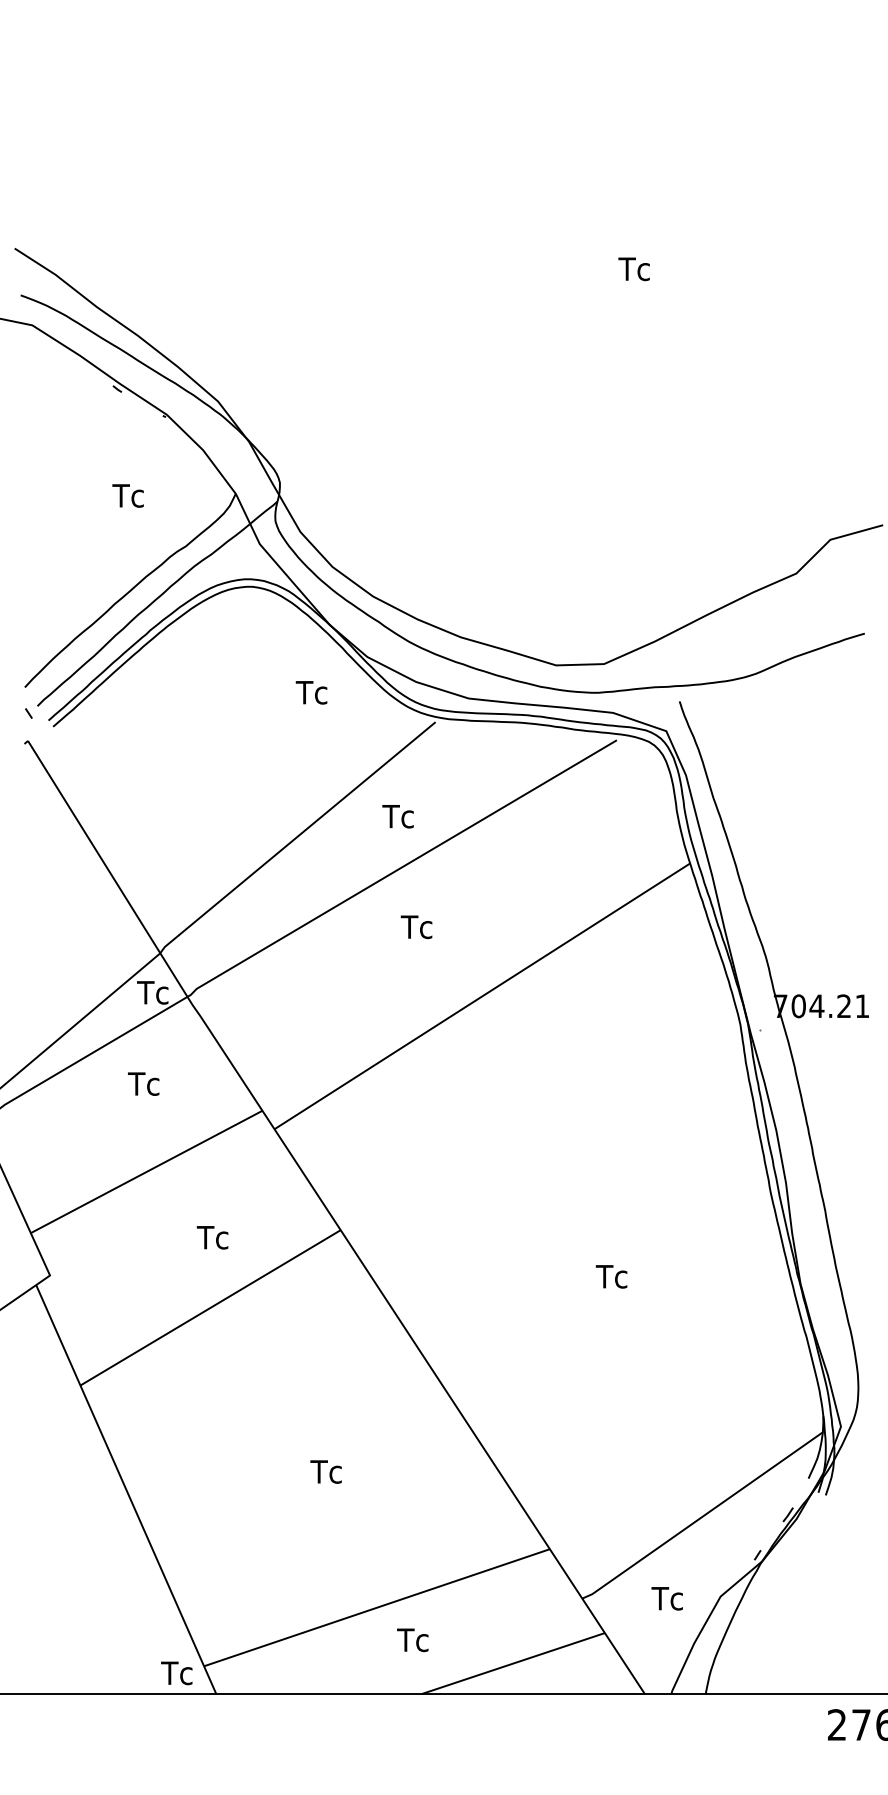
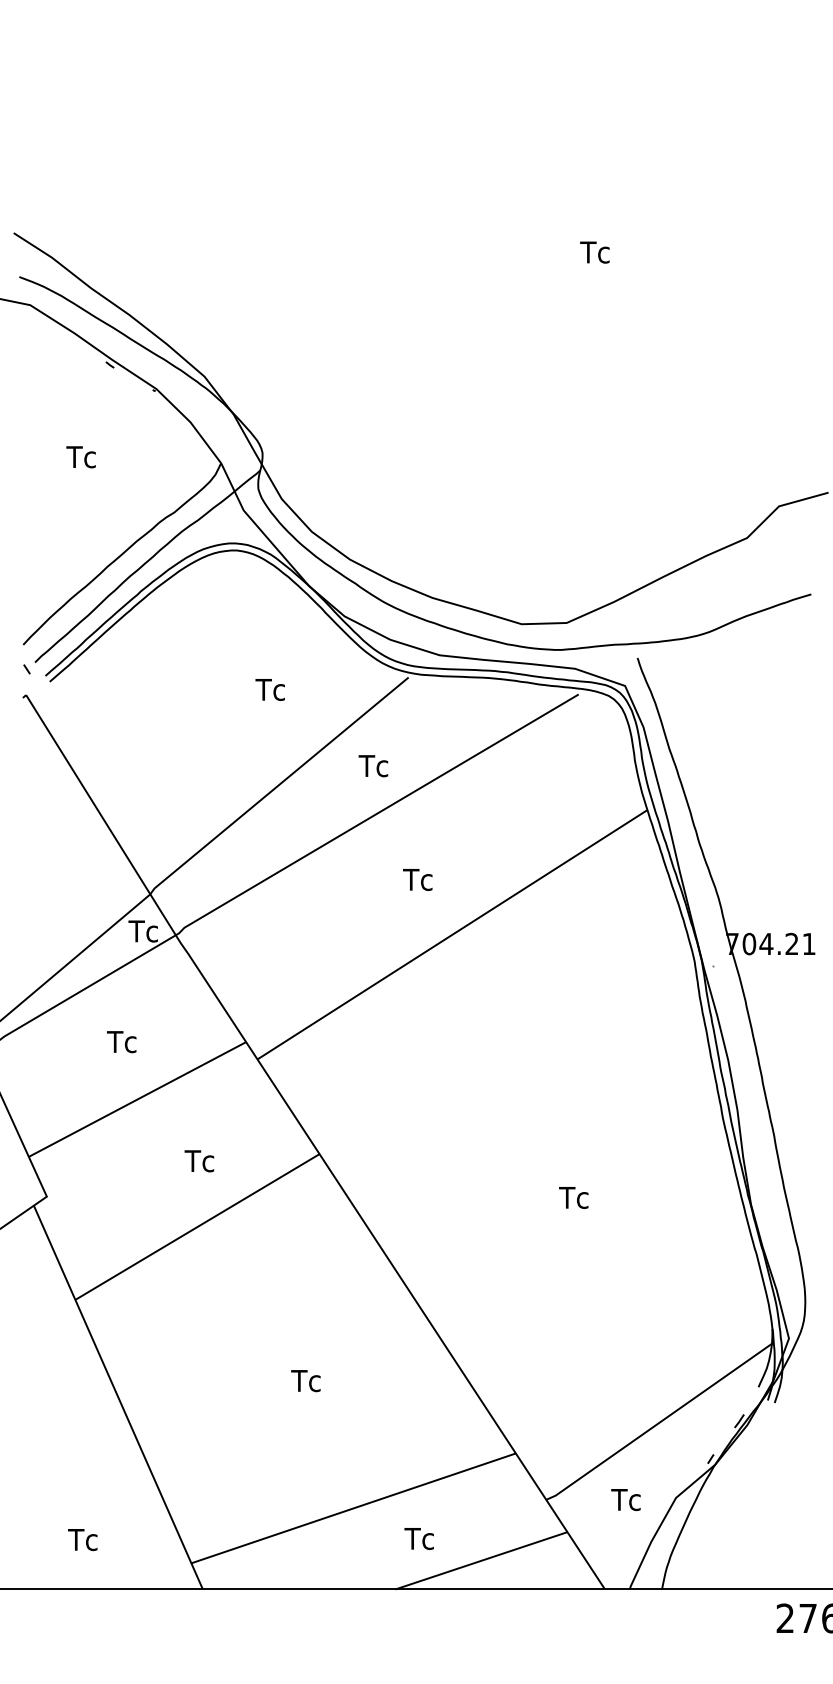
text: (127, 496) -> (80, 457), moved
text: (310, 692) -> (269, 689), moved
text: (416, 926) -> (417, 879), moved
text: (143, 1084) -> (121, 1042), moved
text: (412, 1639) -> (418, 1538), moved
text: (176, 1673) -> (82, 1540), moved

